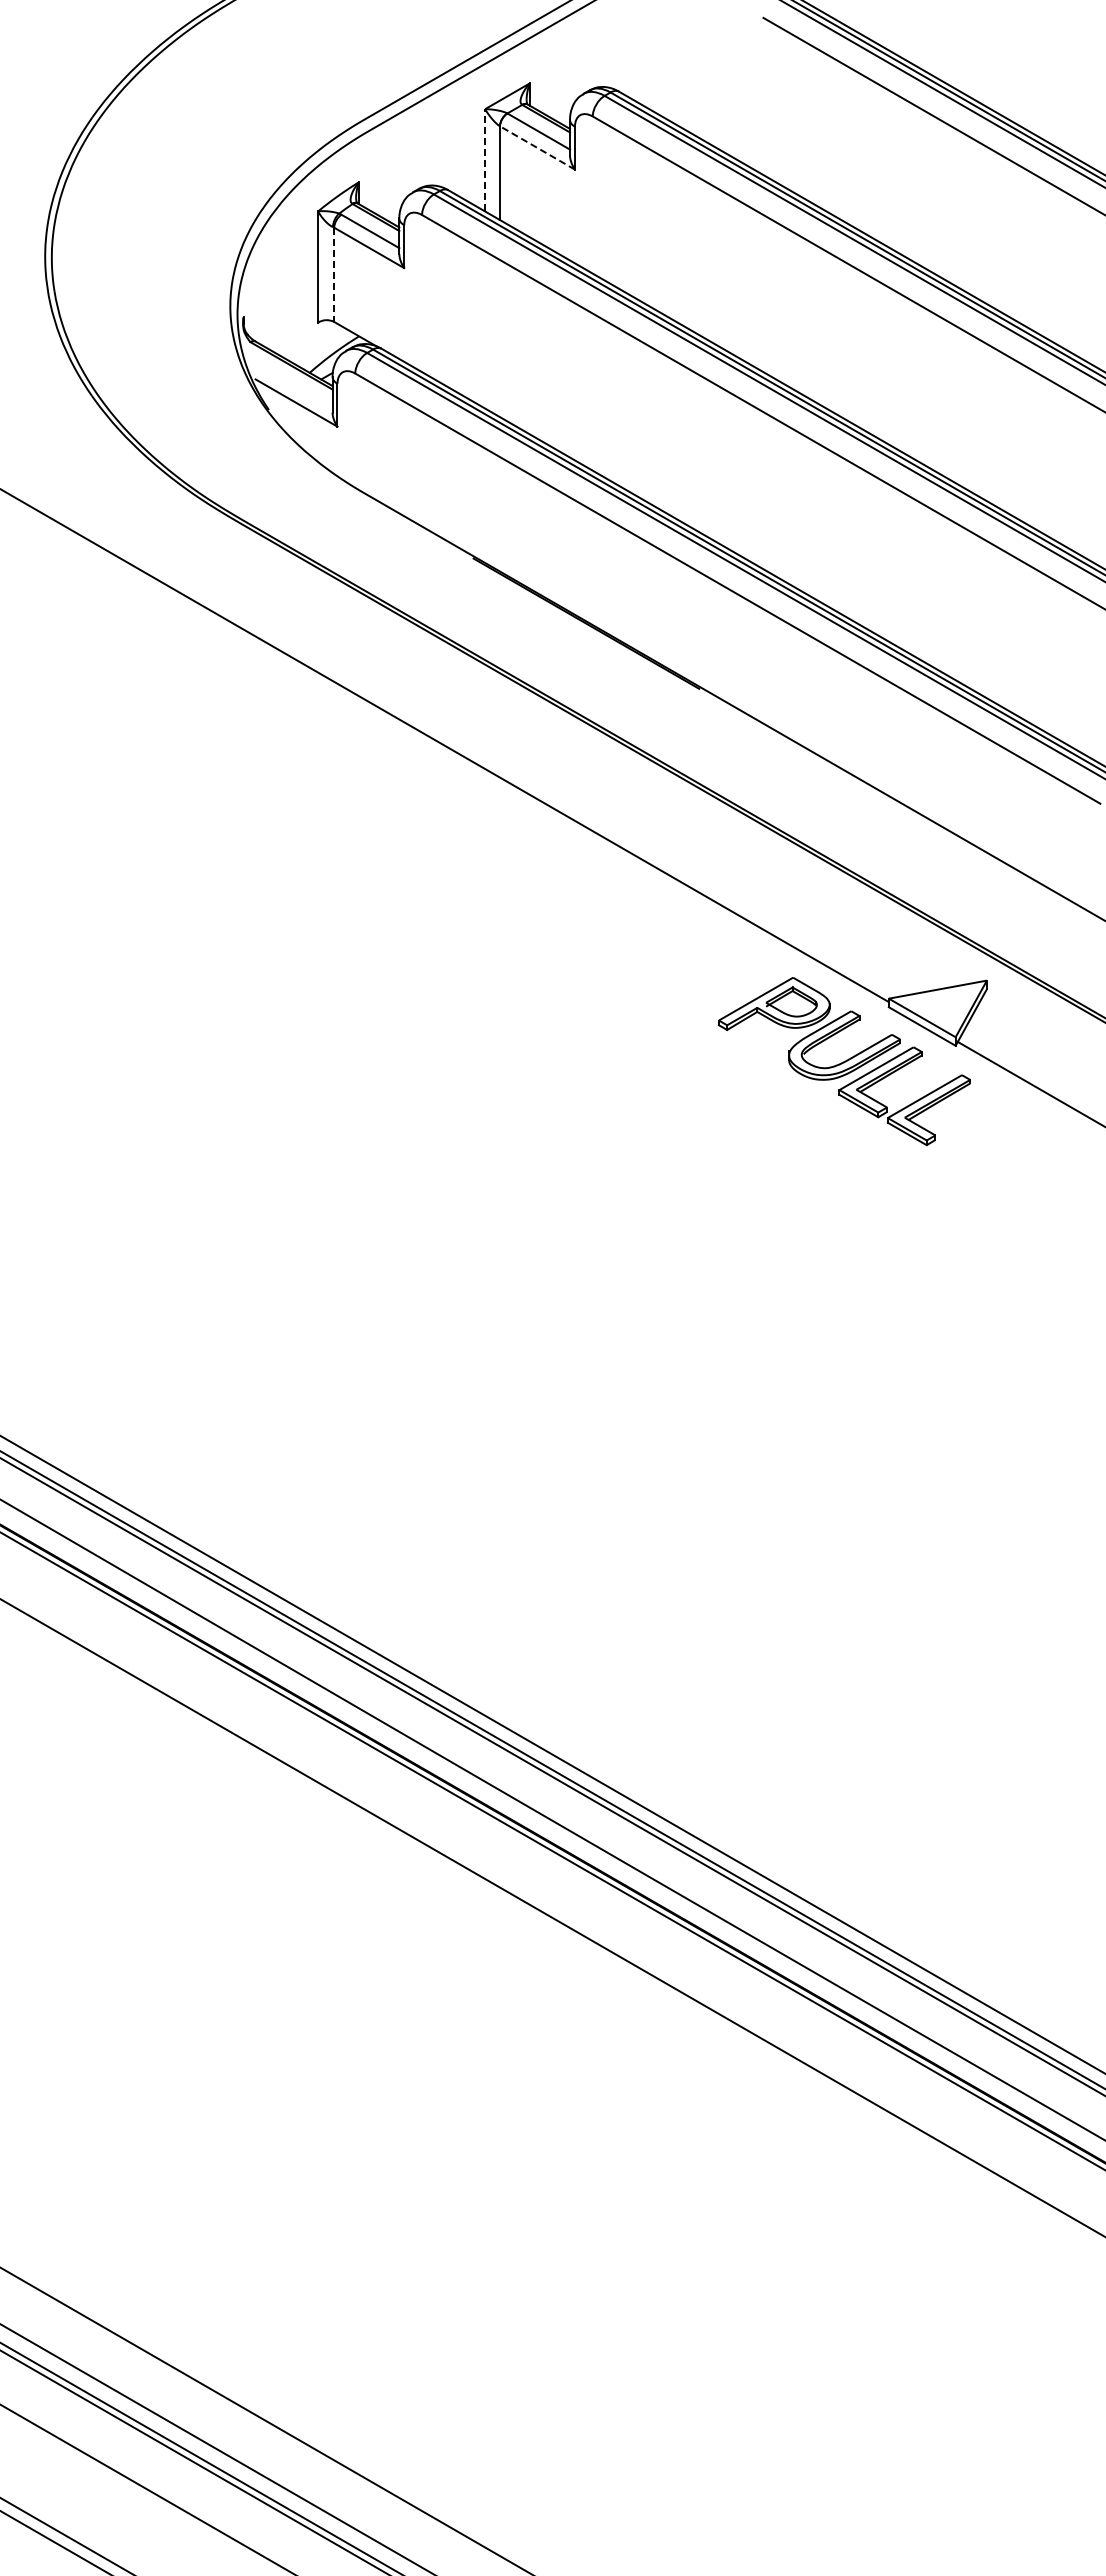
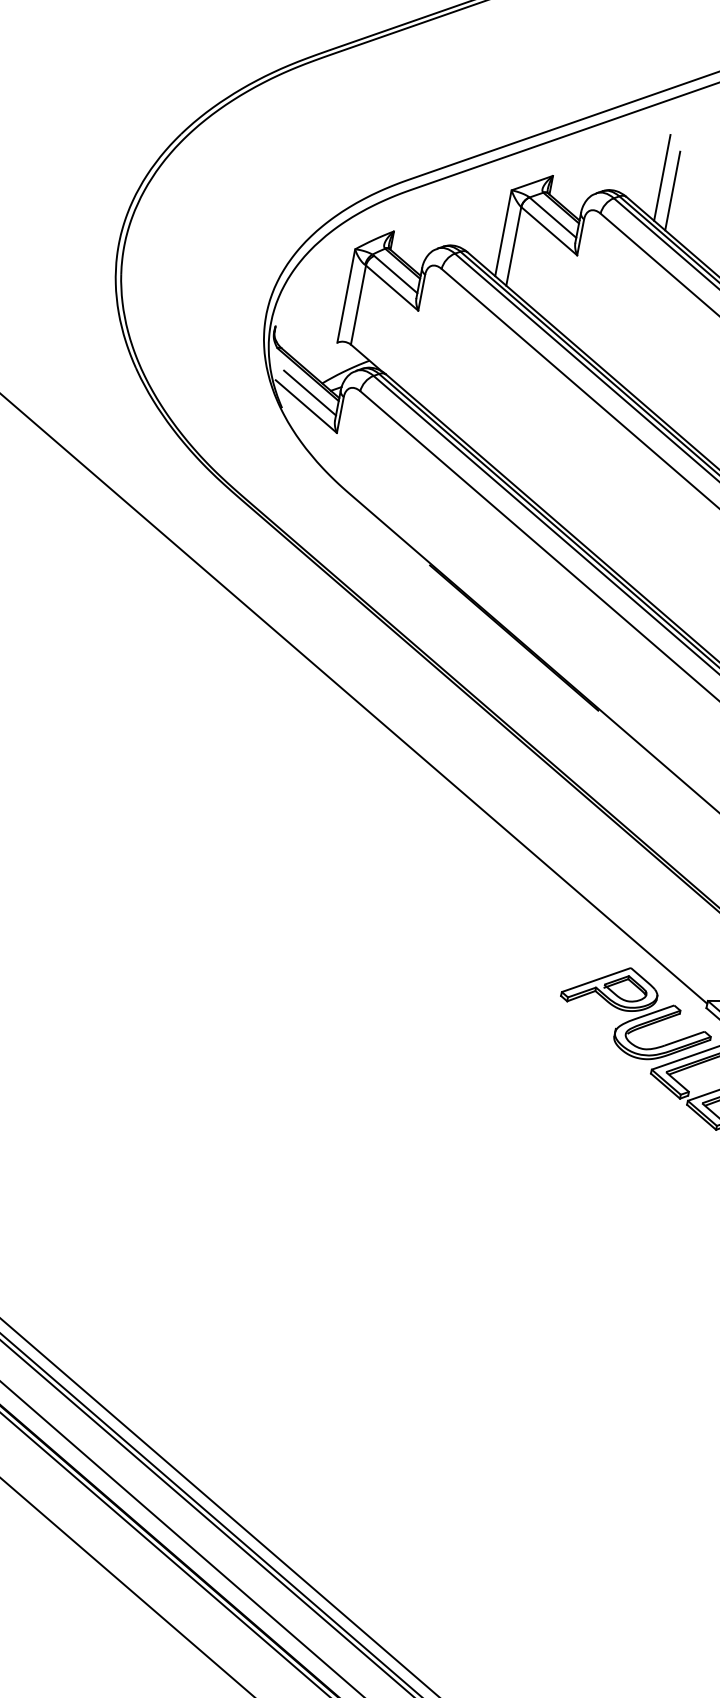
line: (655, 61) -> (662, 177), added
line: (670, 74) -> (672, 190), added
line: (537, 147) -> (549, 230), dashed -> solid
line: (485, 159) -> (503, 232), dashed -> solid
line: (334, 275) -> (358, 305), dashed -> solid
line: (297, 386) -> (309, 392), added

